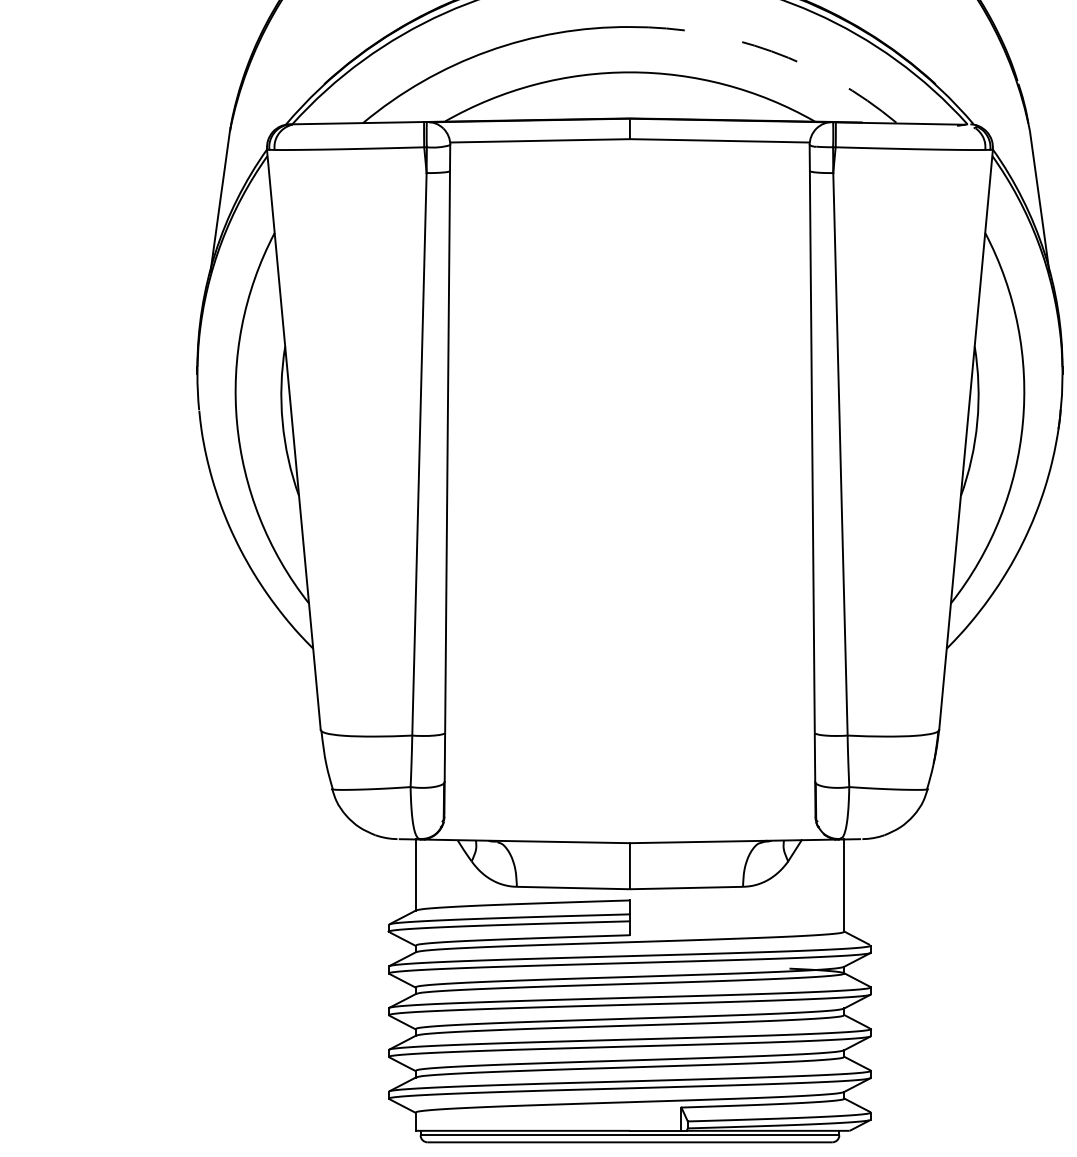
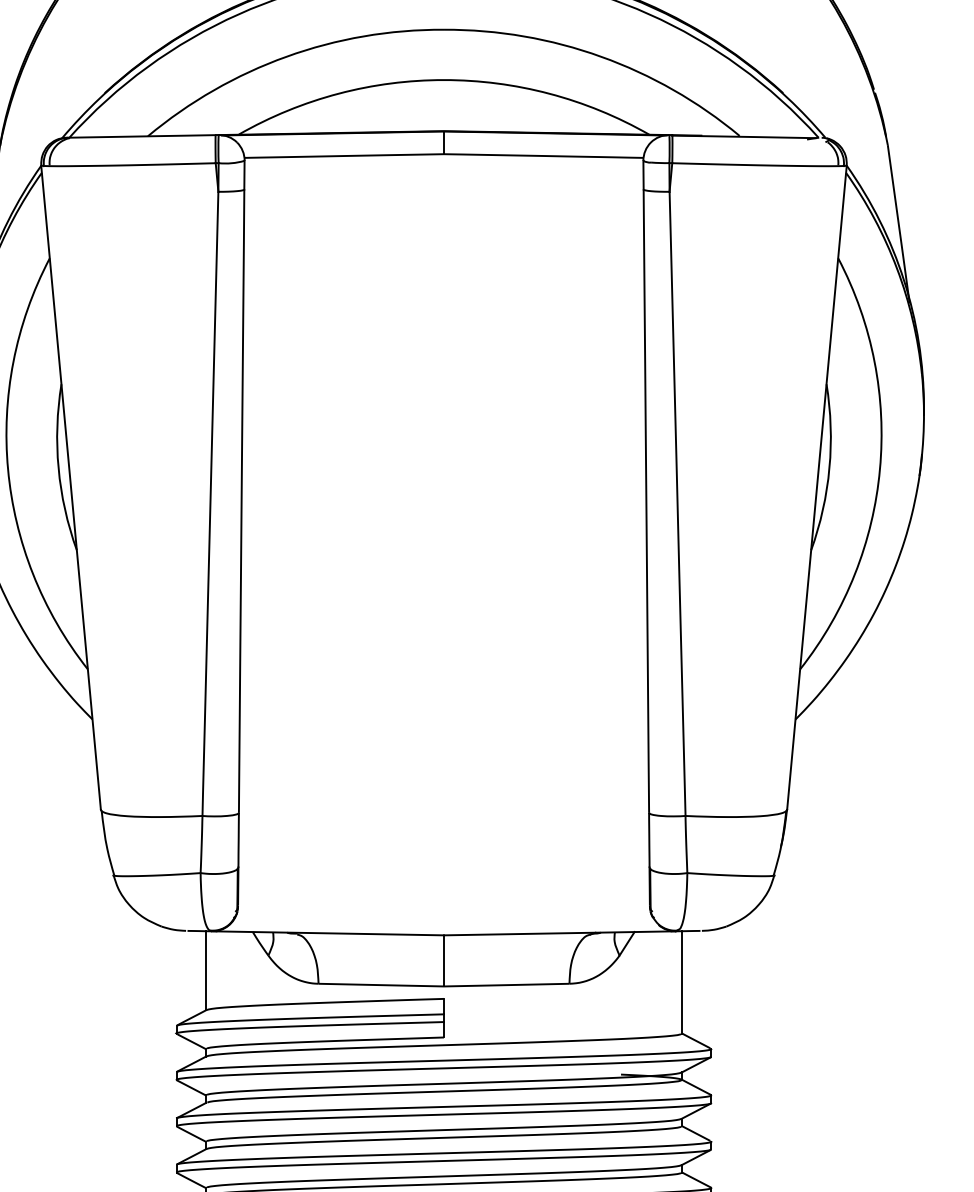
arc: (771, 51) -> (601, 56), dashed -> solid

